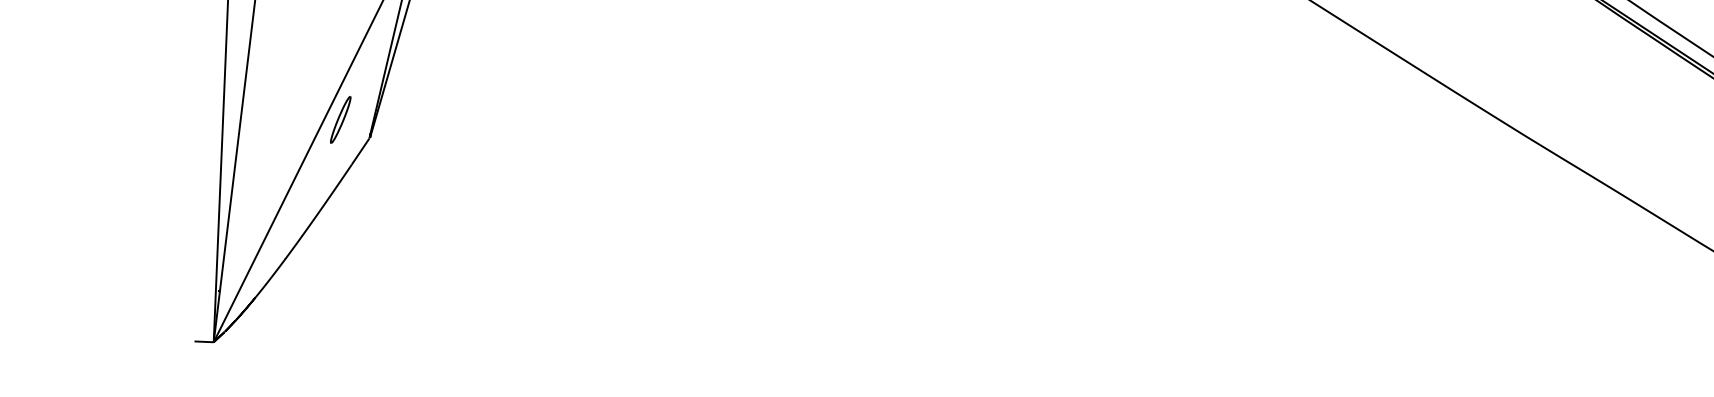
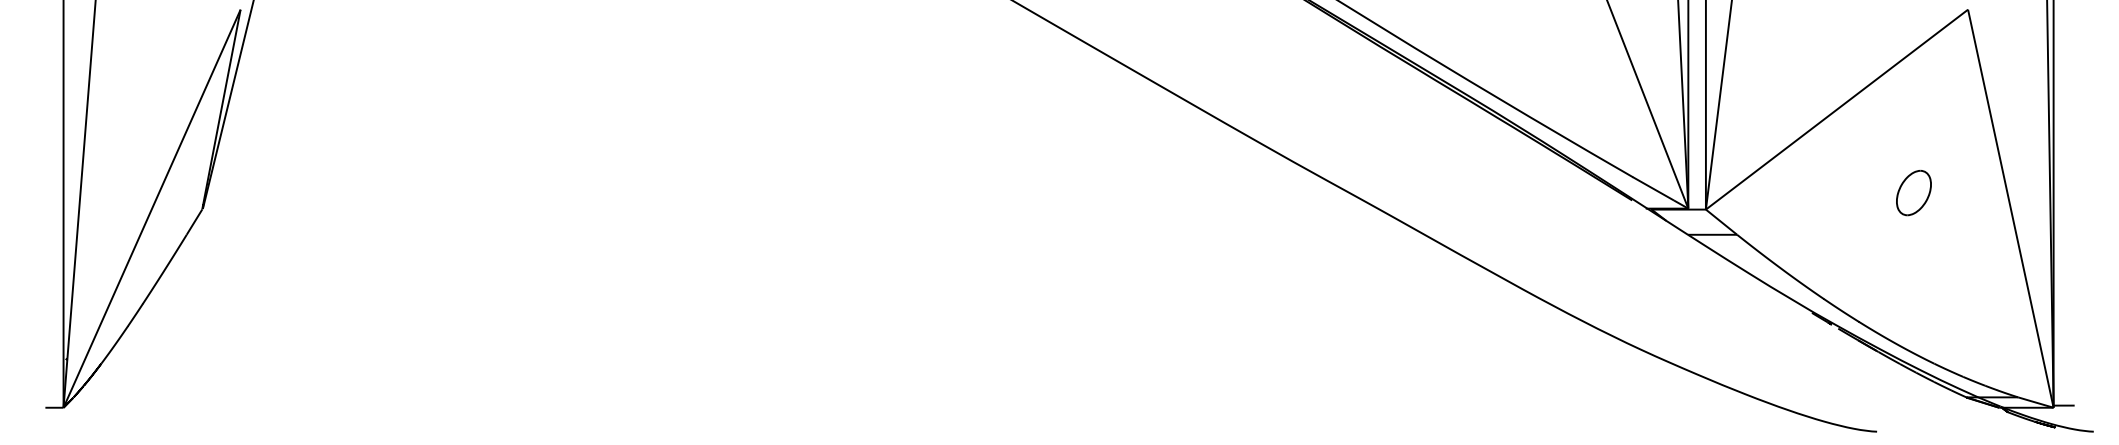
part: (340, 119) -> (174, 192), removed

